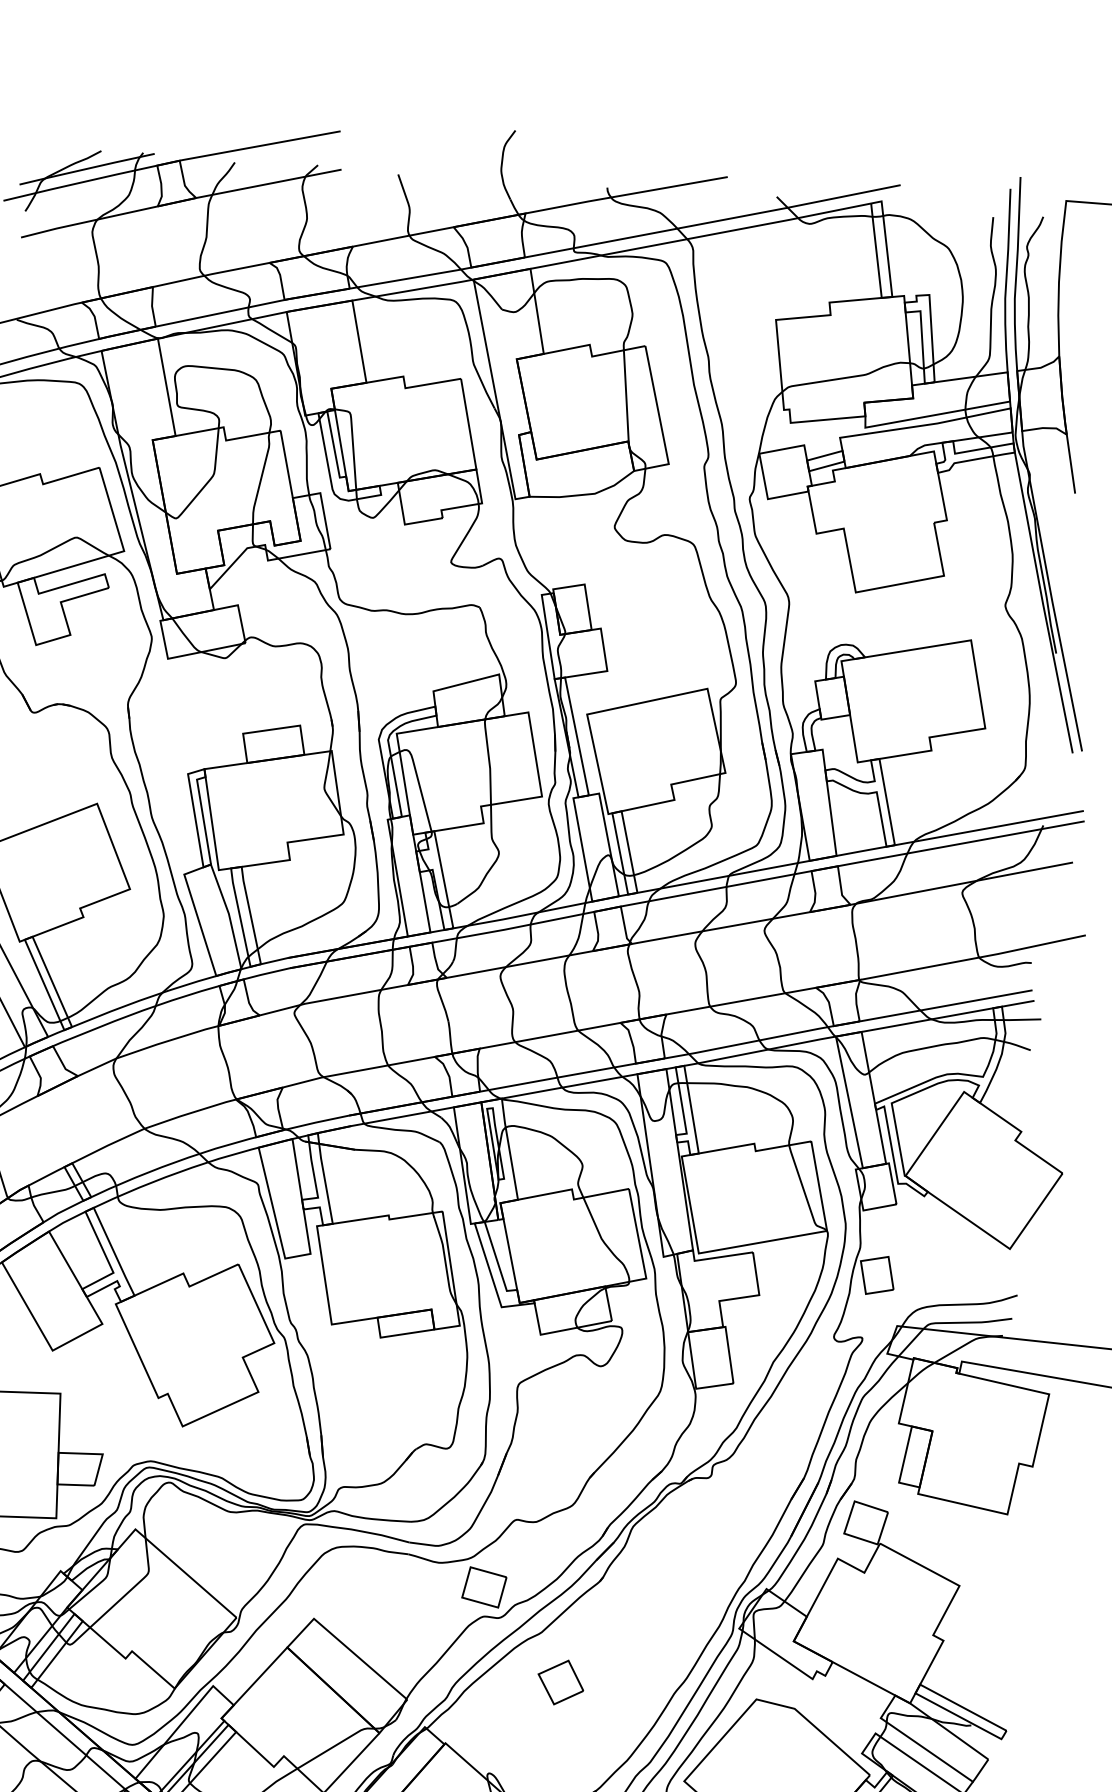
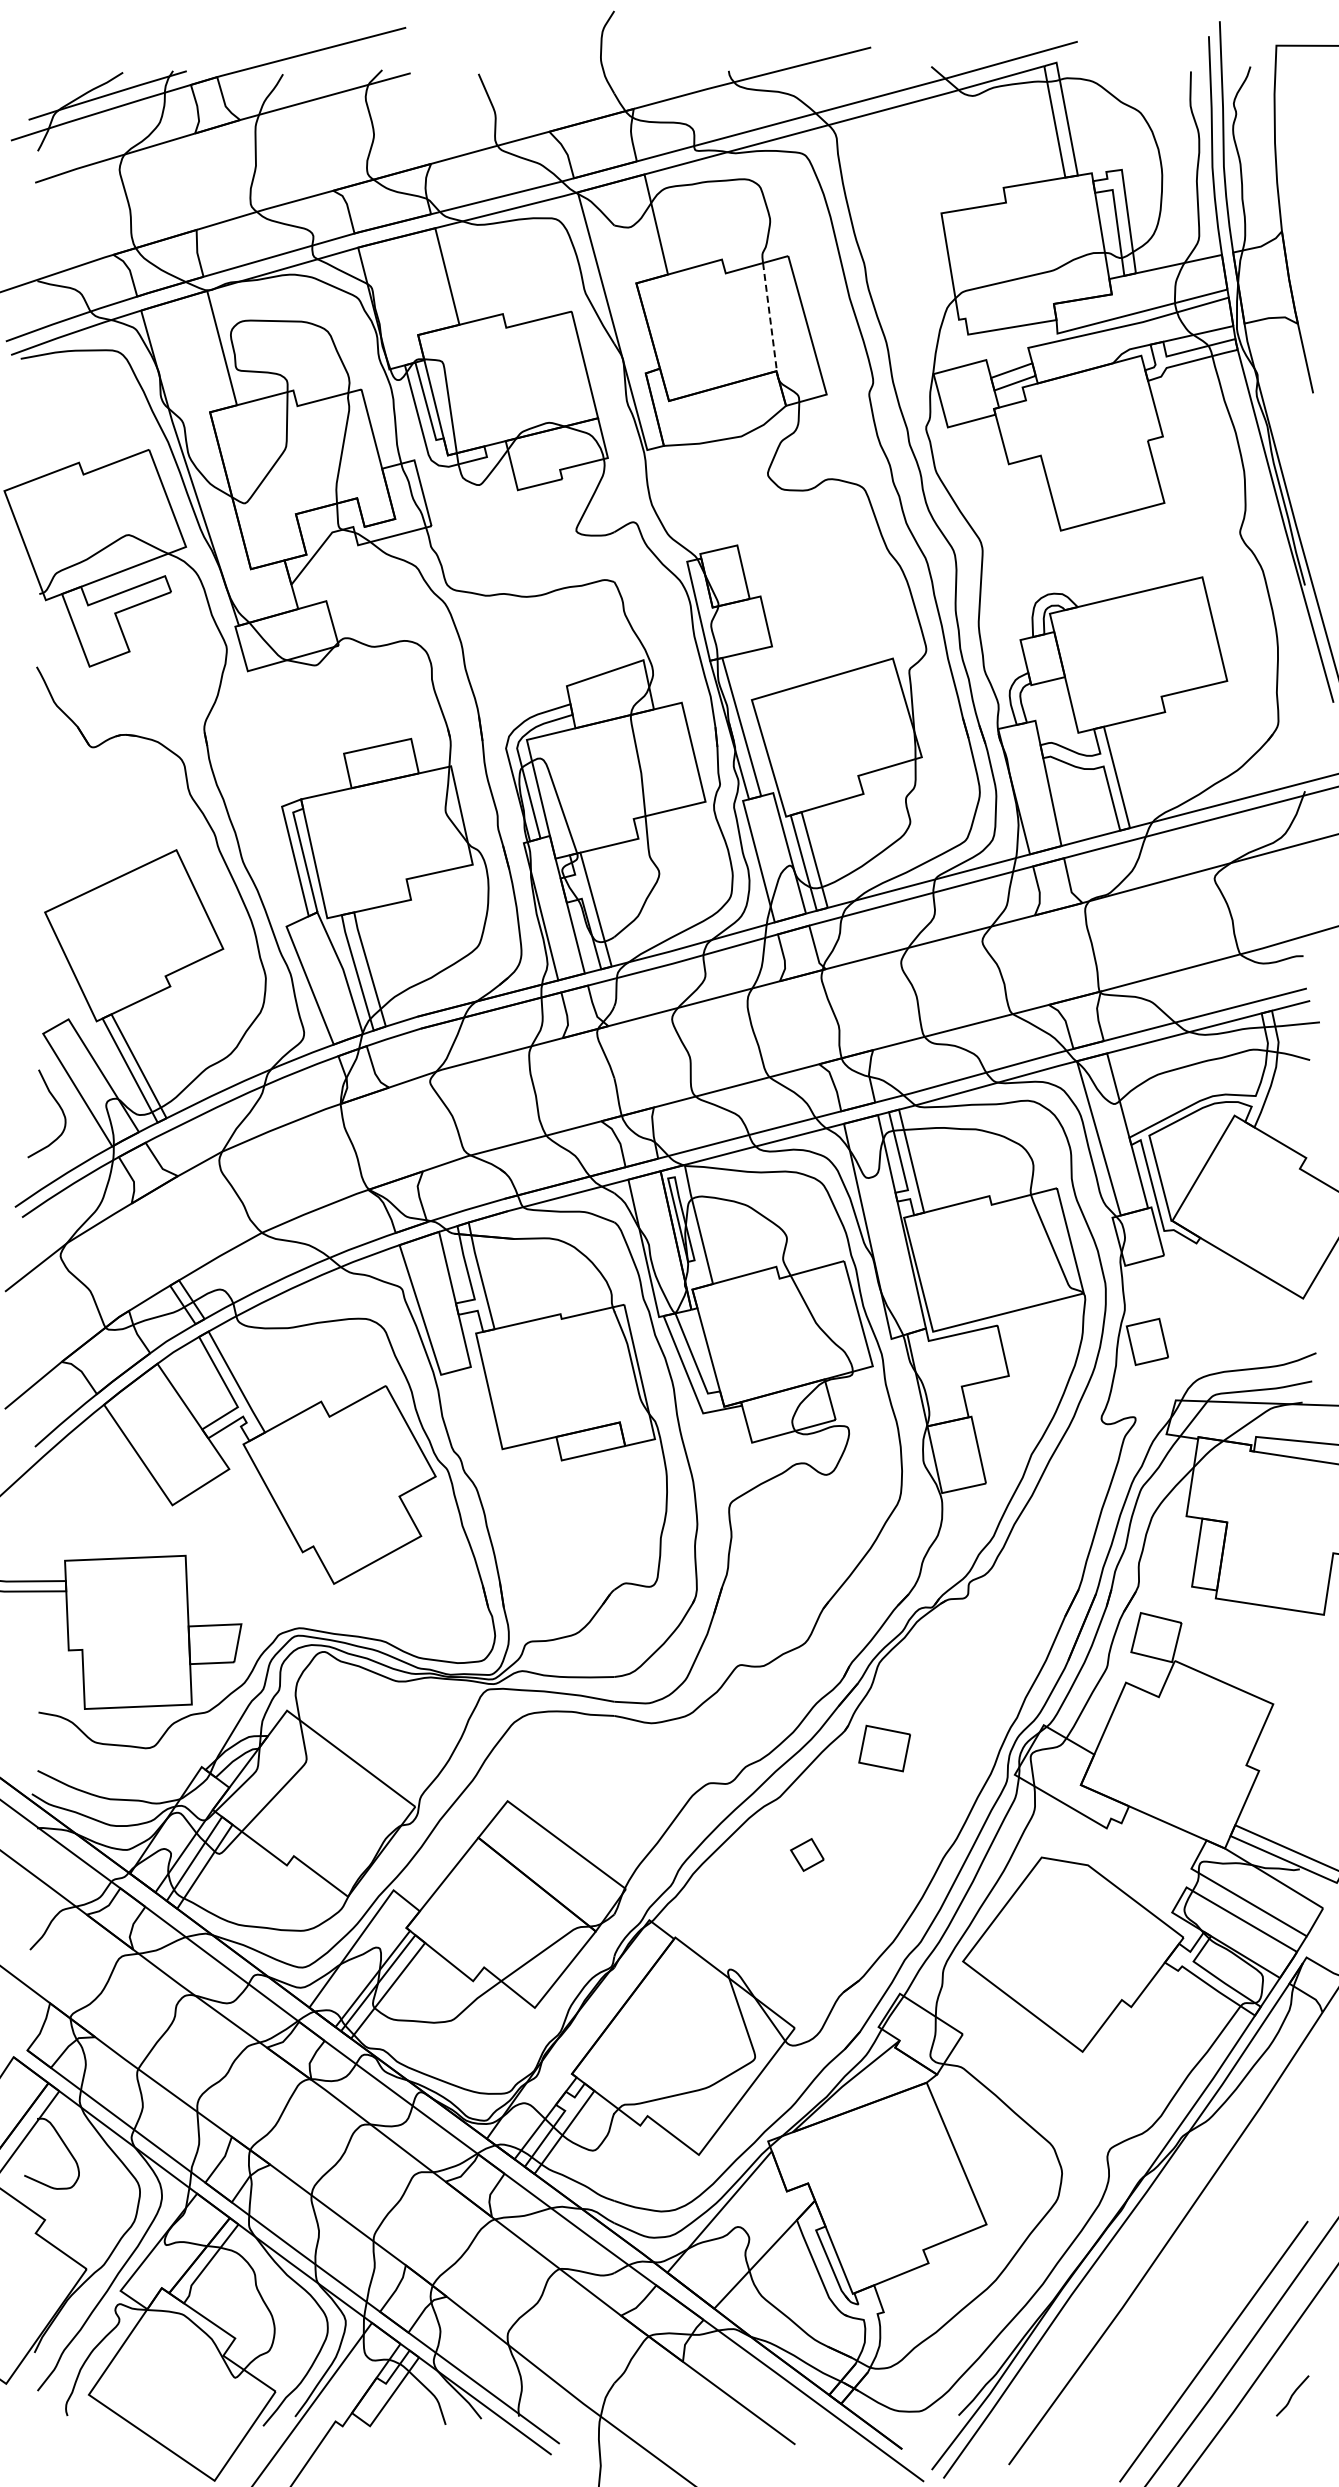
line: (626, 397) -> (770, 319), solid -> dashed
part: (484, 1587) -> (884, 1748), moved
part: (561, 1682) -> (807, 1854), size x0.6

